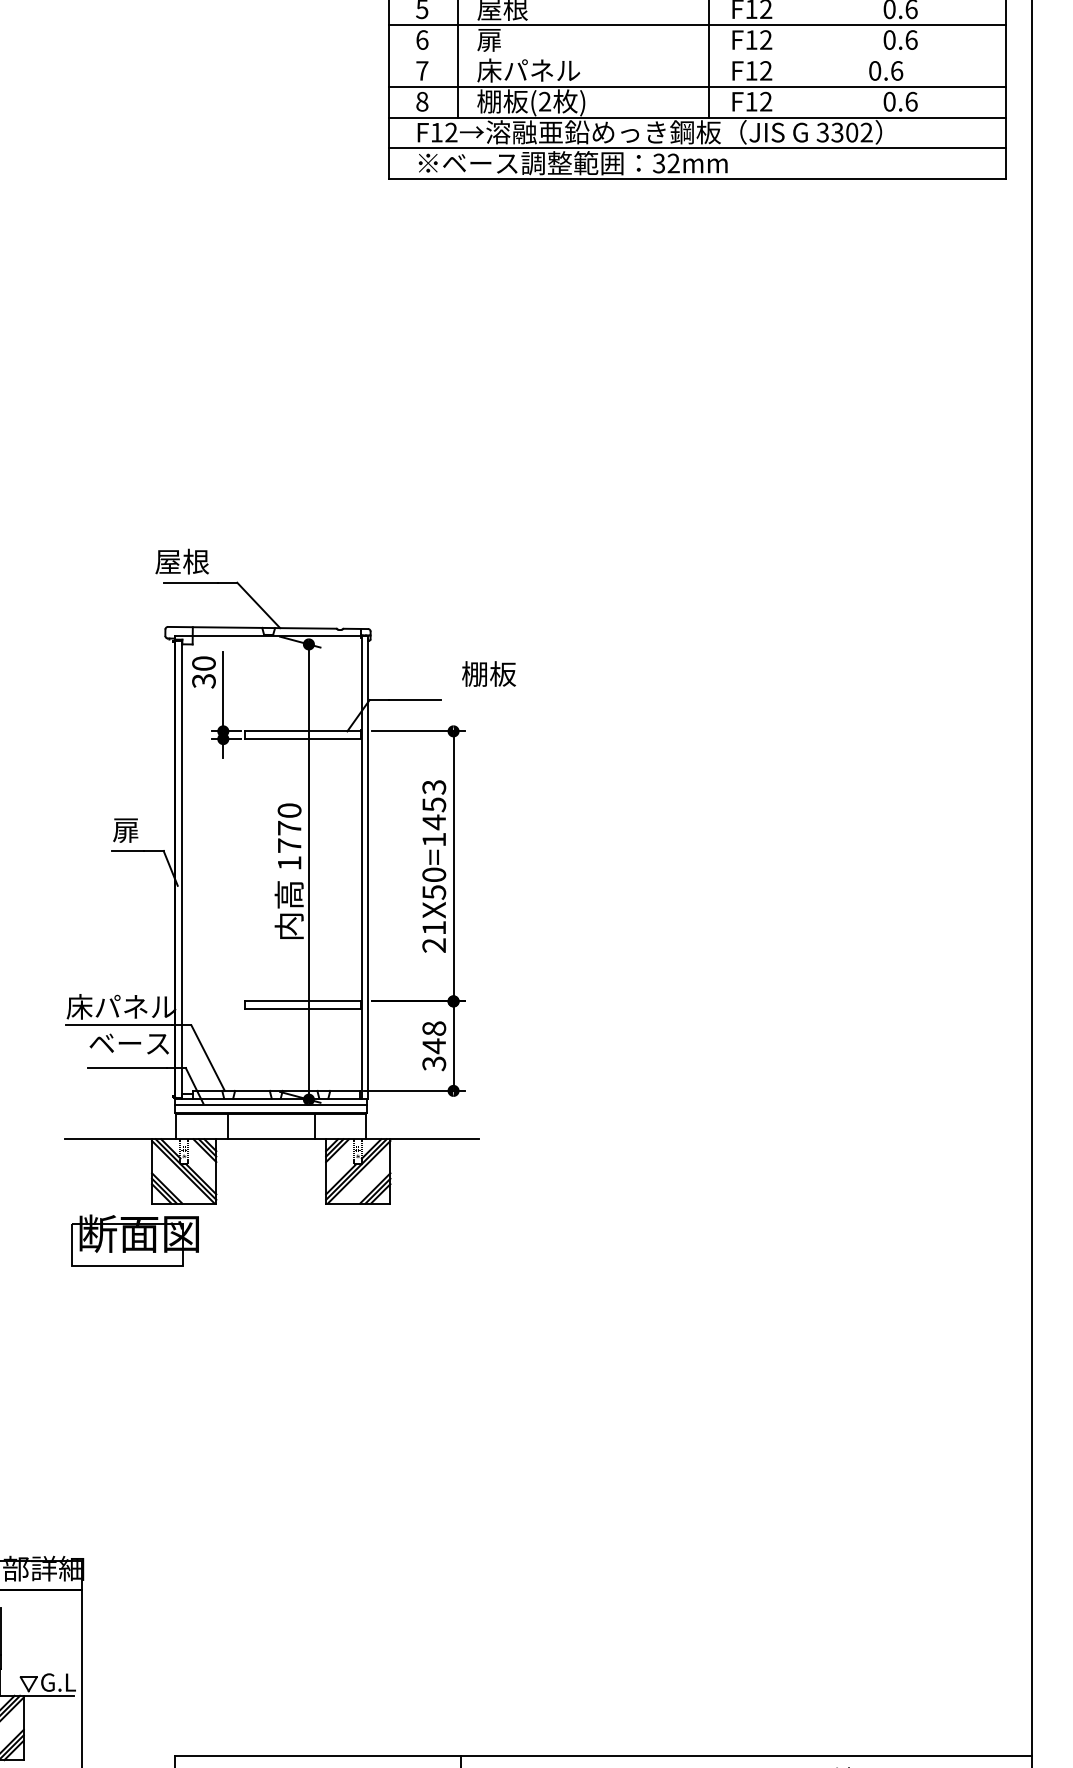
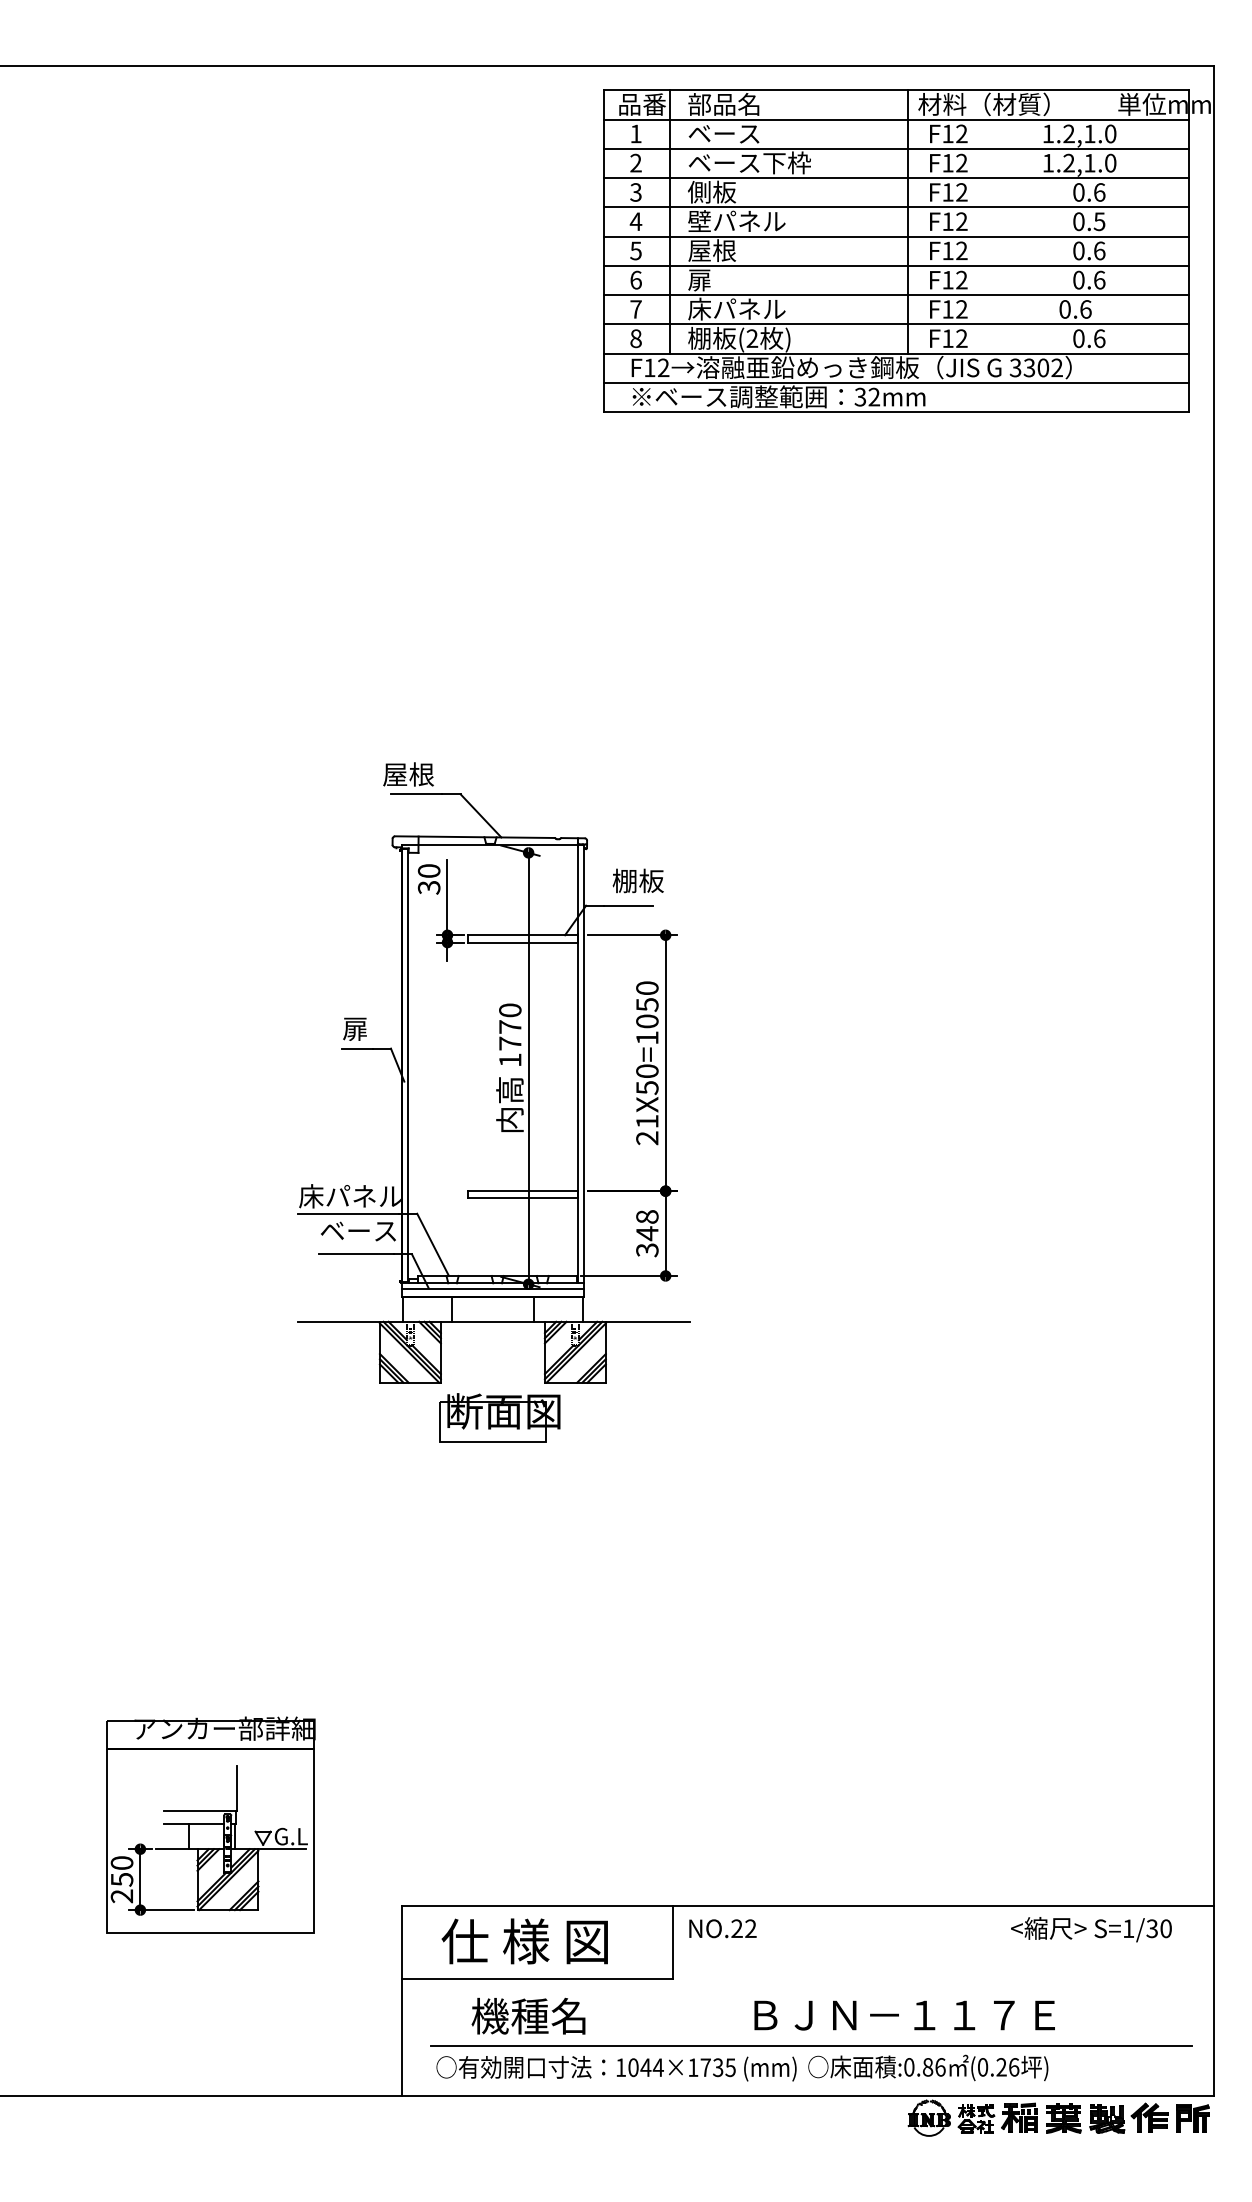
line: (697, 56) -> (896, 295), added
text: (488, 673) -> (637, 880), moved
text: (434, 805) -> (647, 1005), 21X50=1453 -> 21X50=1050
part: (134, 1240) -> (499, 1417), moved

